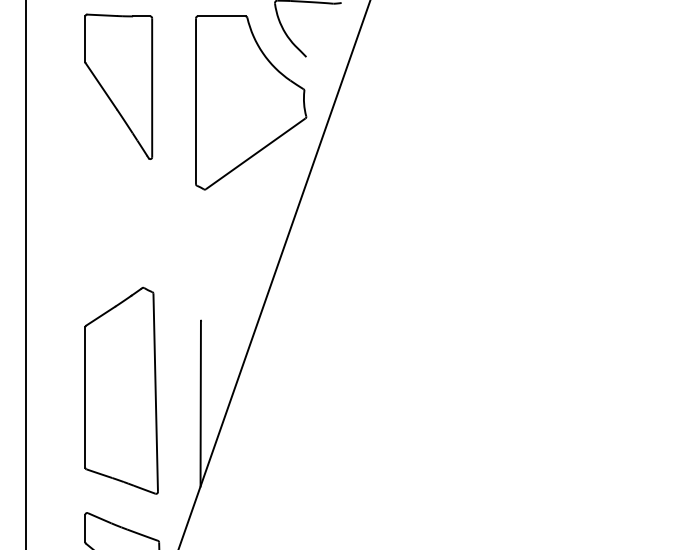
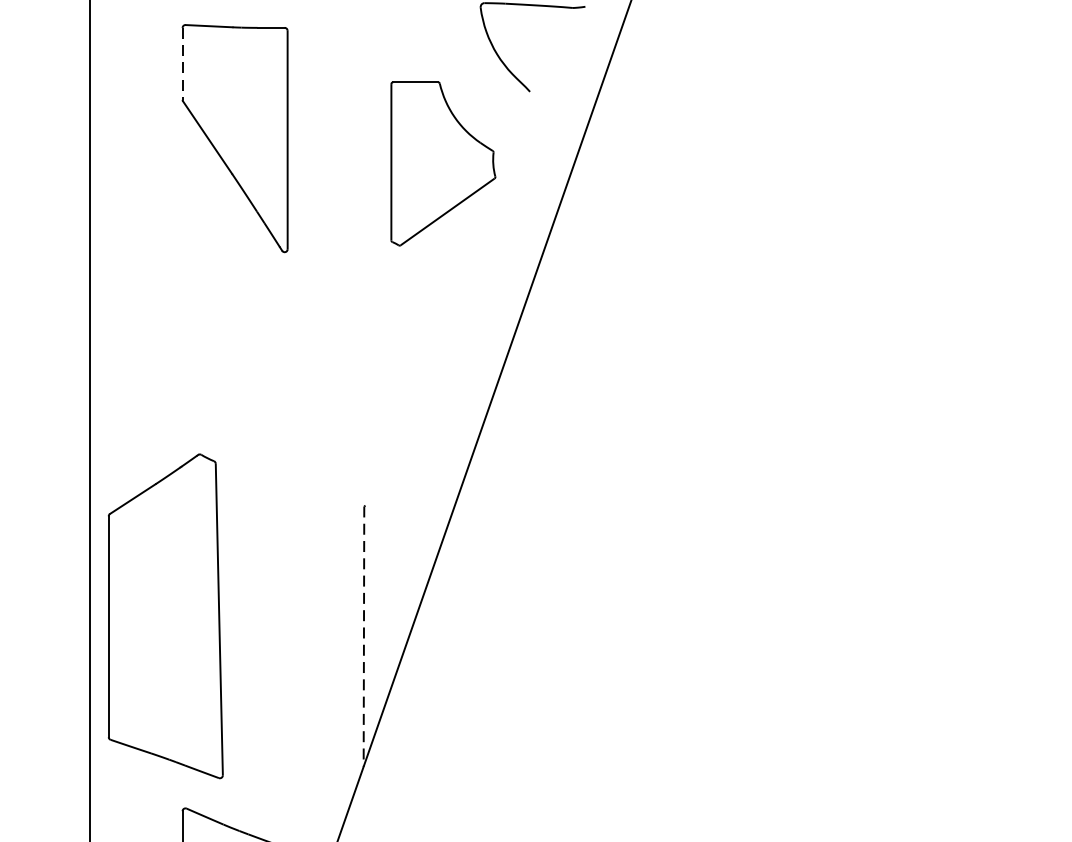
line: (85, 39) -> (182, 64), solid -> dashed
part: (251, 102) -> (443, 163), size x0.6
part: (121, 390) -> (165, 615), moved
line: (200, 403) -> (363, 636), solid -> dashed

